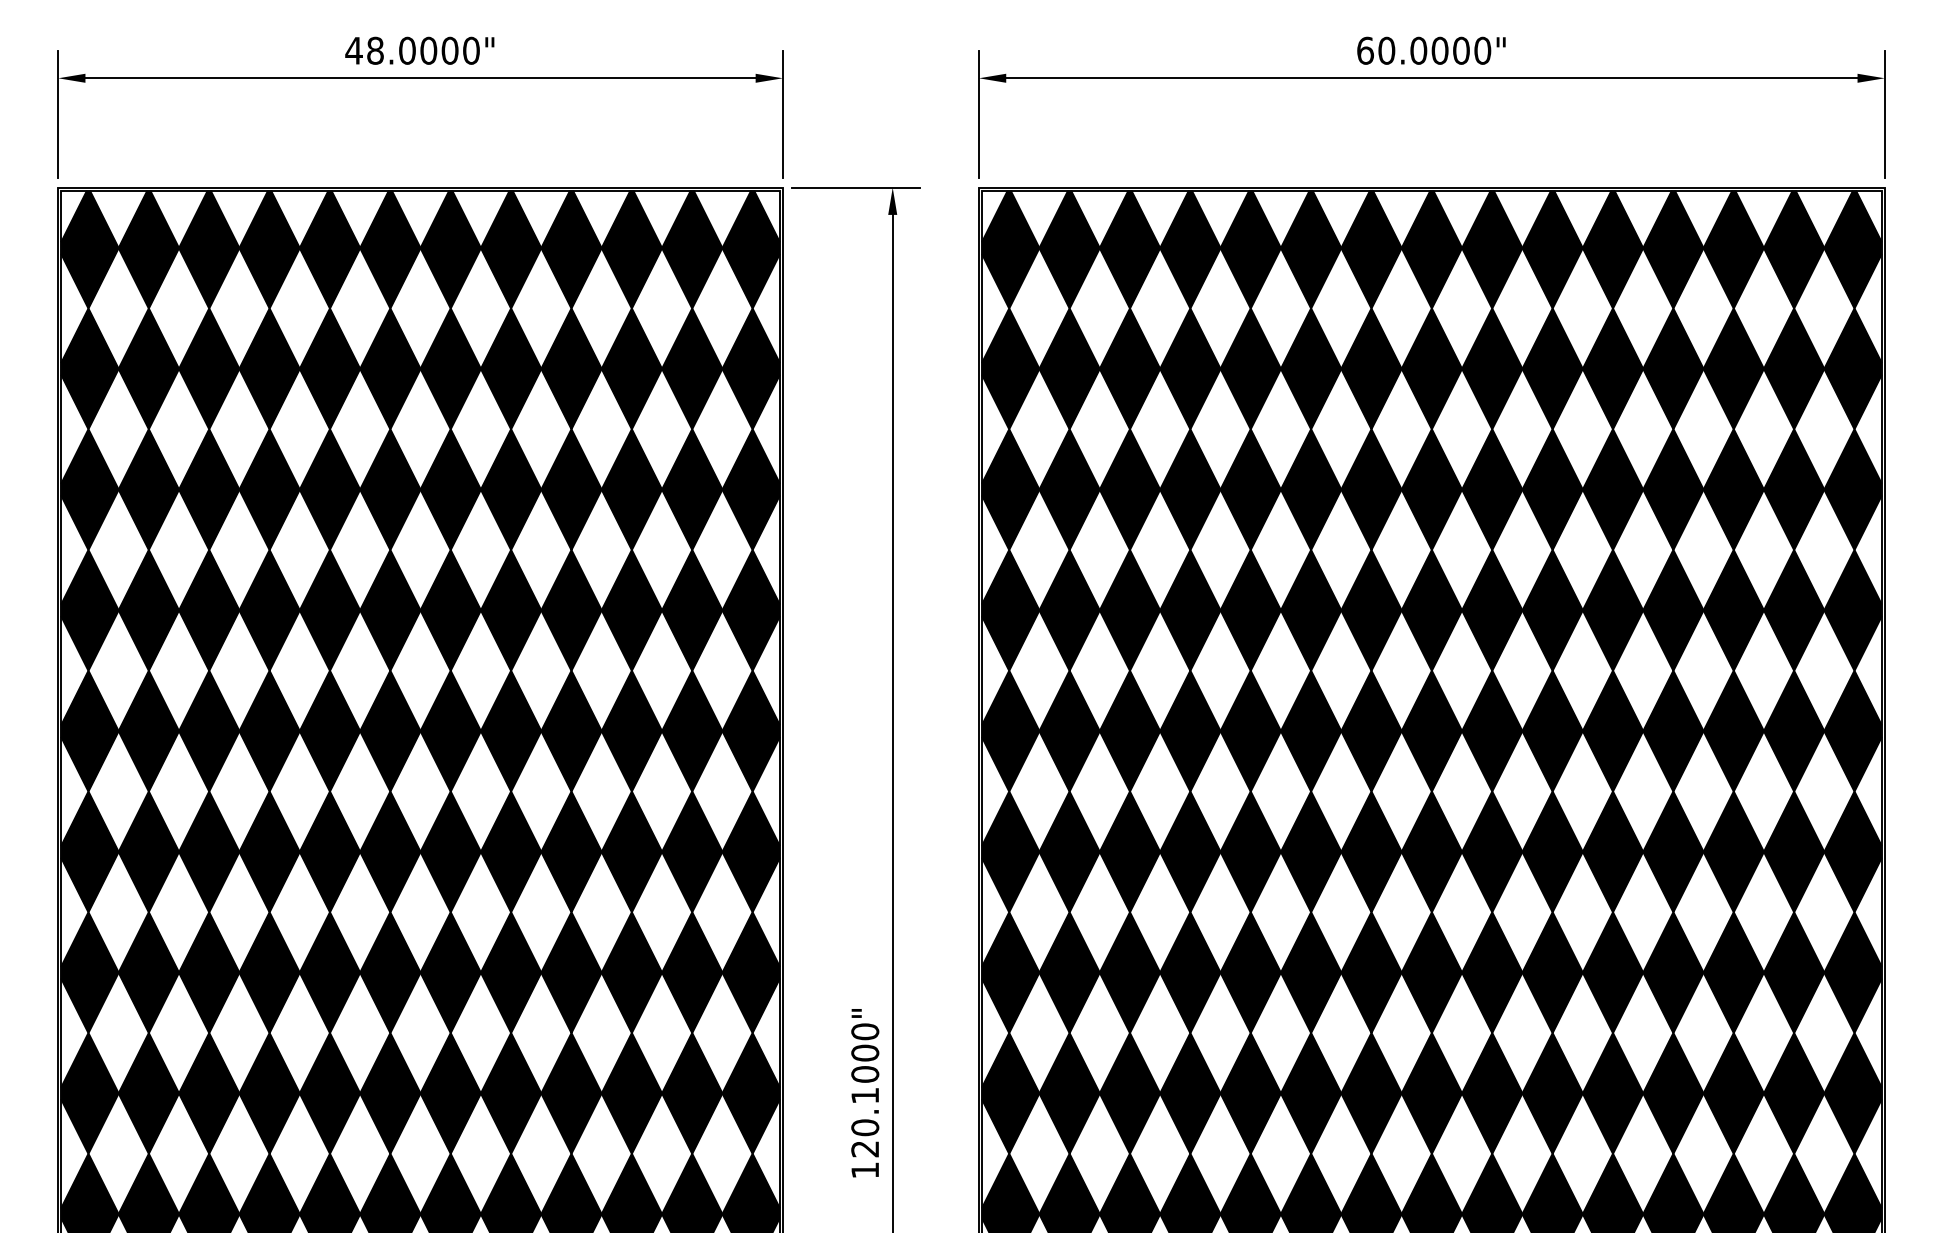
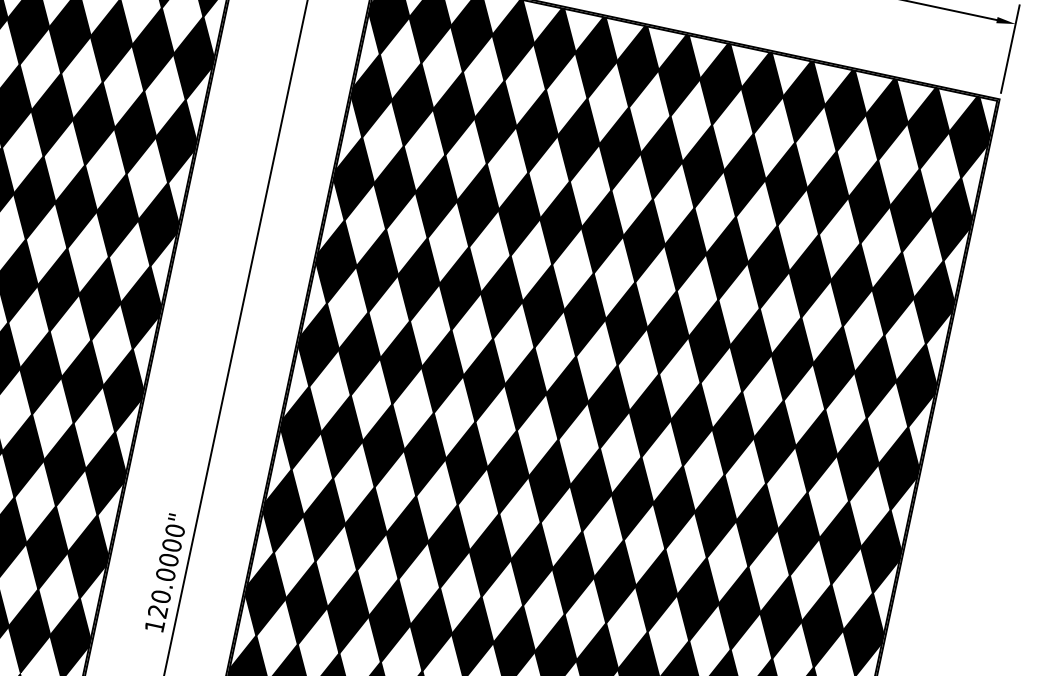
text: (865, 1095) -> (165, 574), 120.1000" -> 120.0000"

